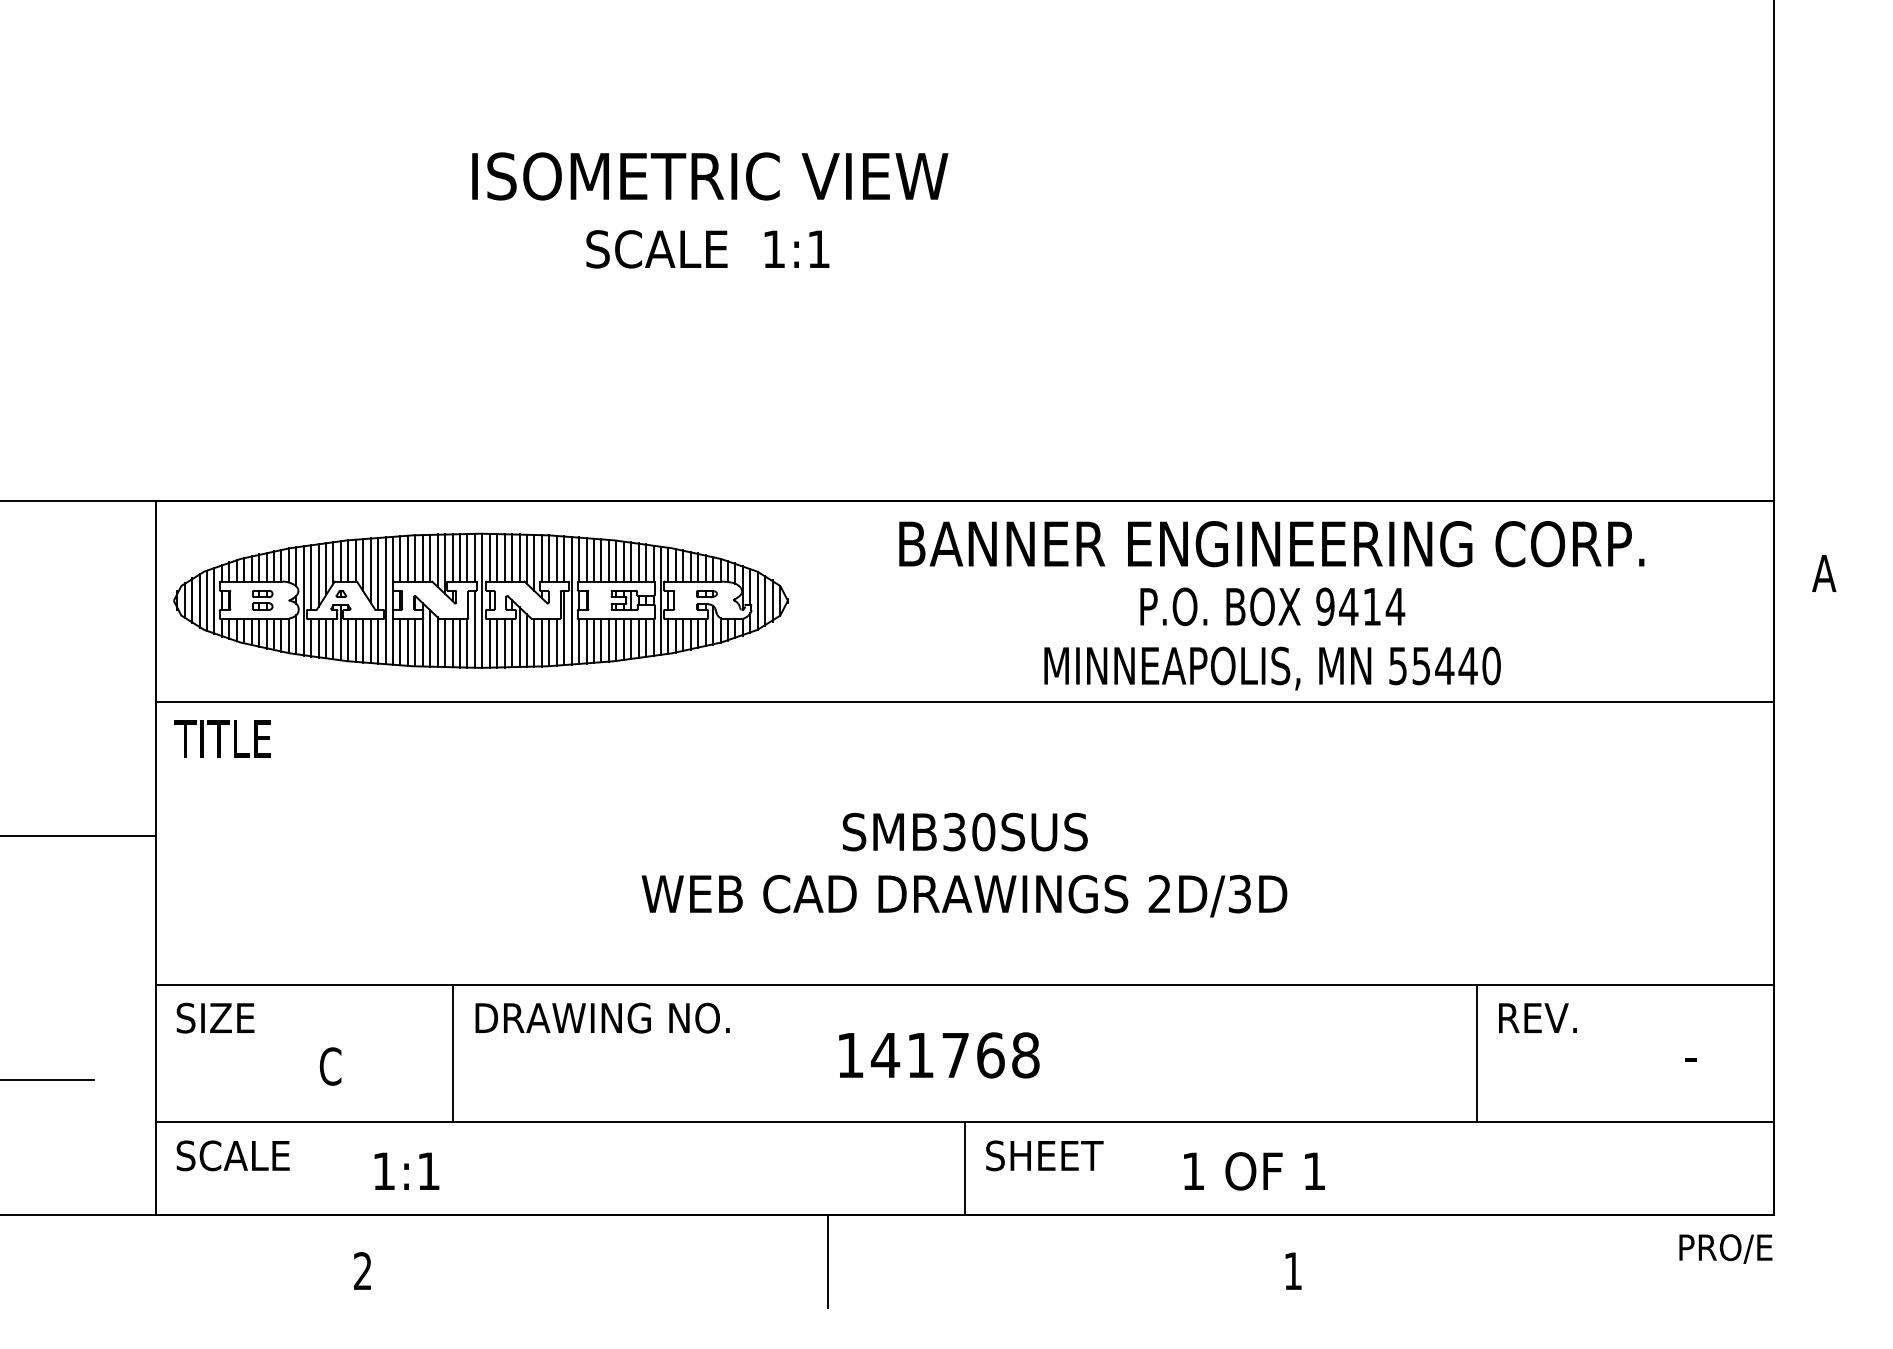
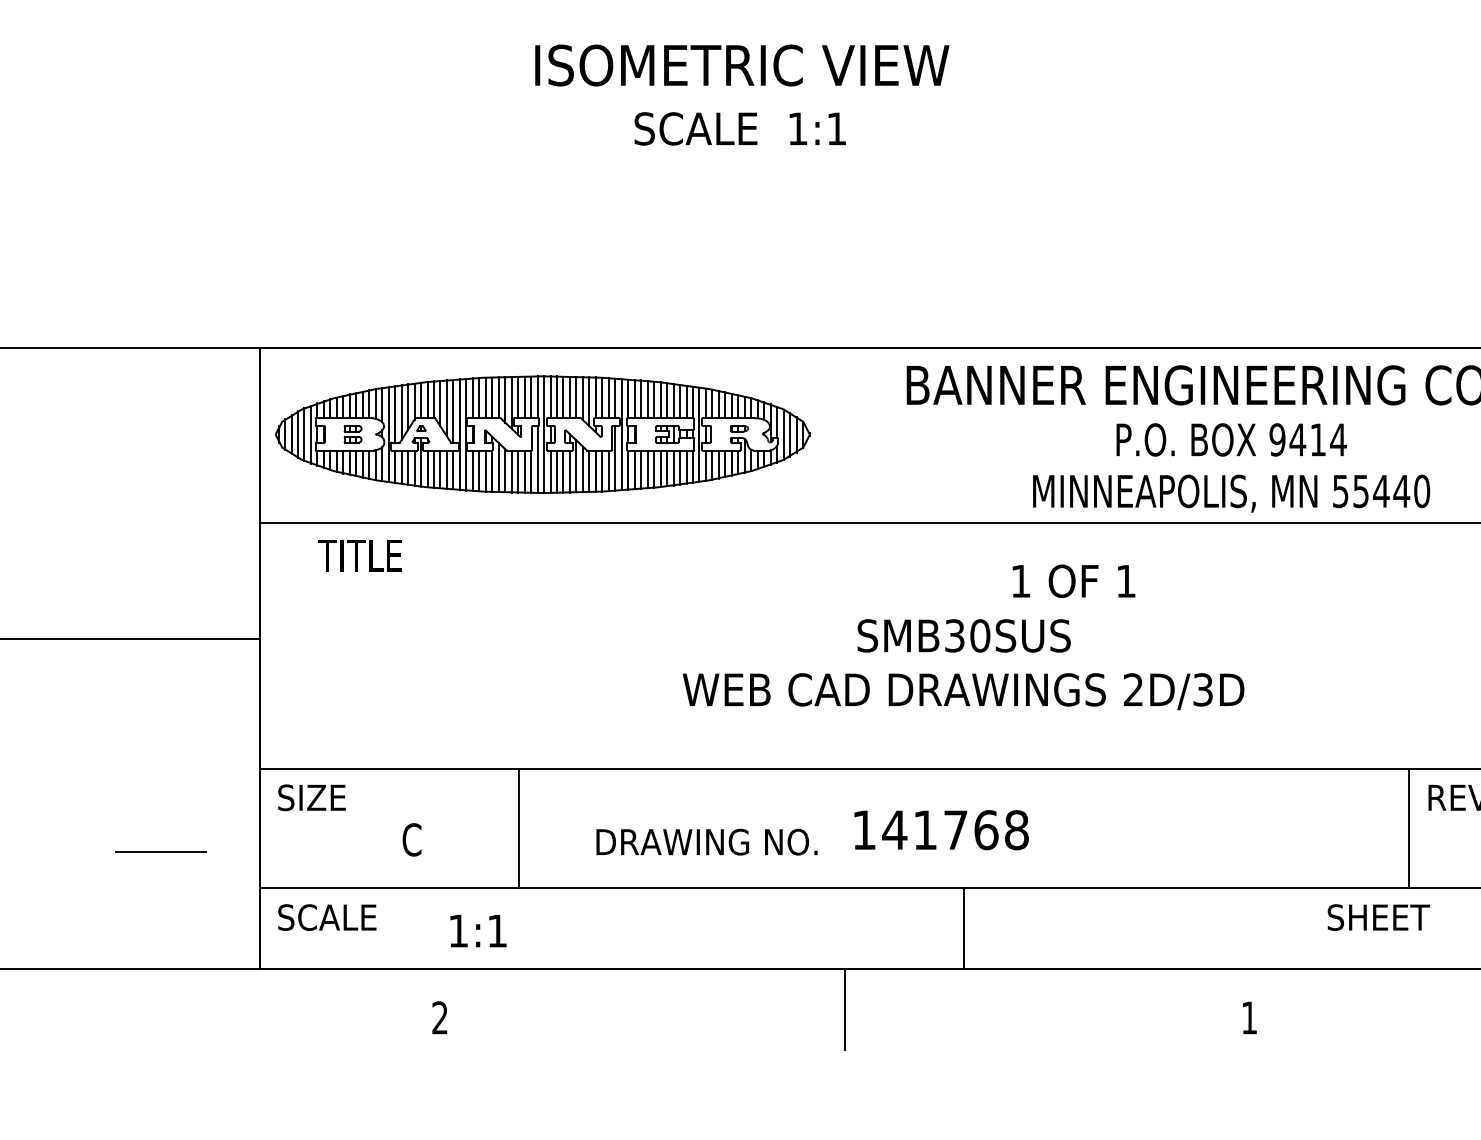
text: (222, 738) -> (359, 555), moved
text: (602, 1017) -> (706, 841), moved
text: (1044, 1155) -> (1378, 917), moved
text: (1254, 1171) -> (1074, 581), moved

